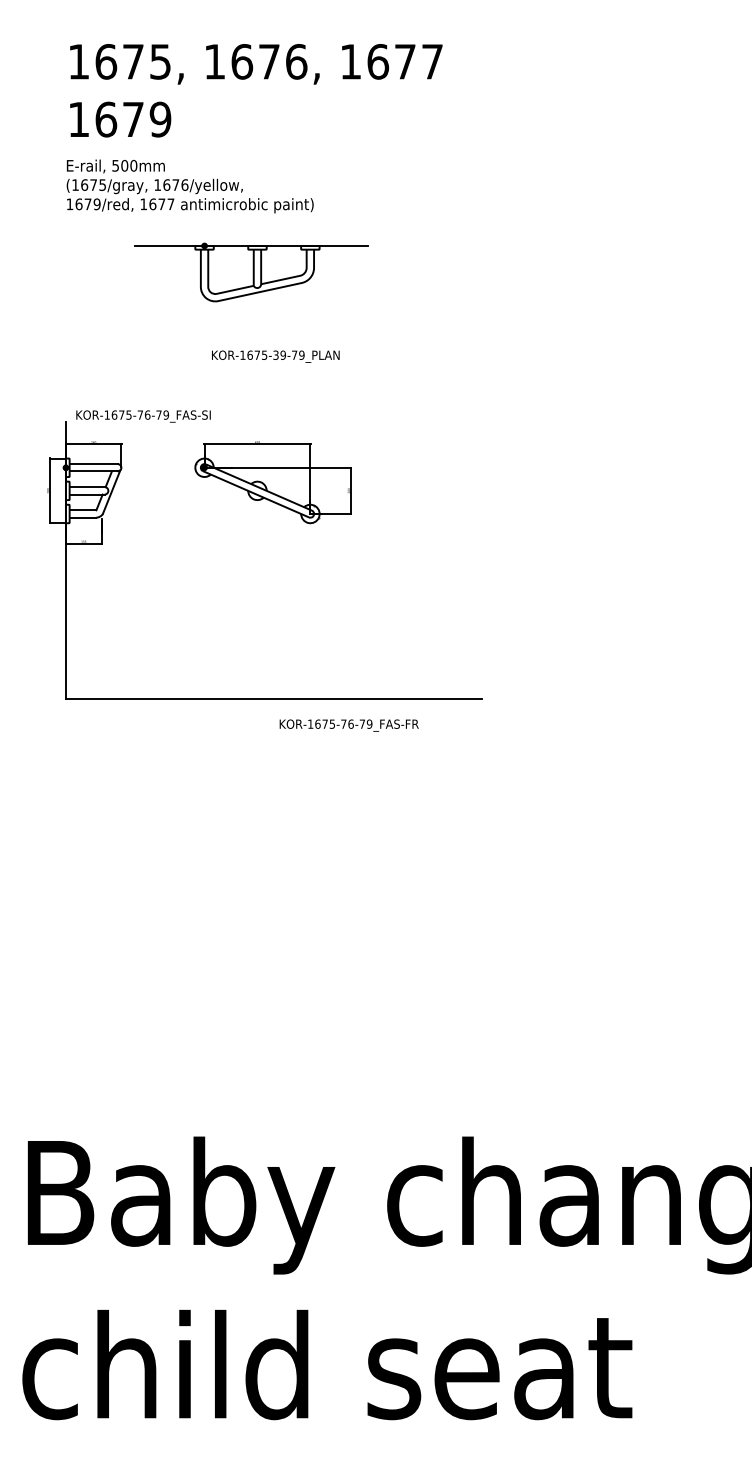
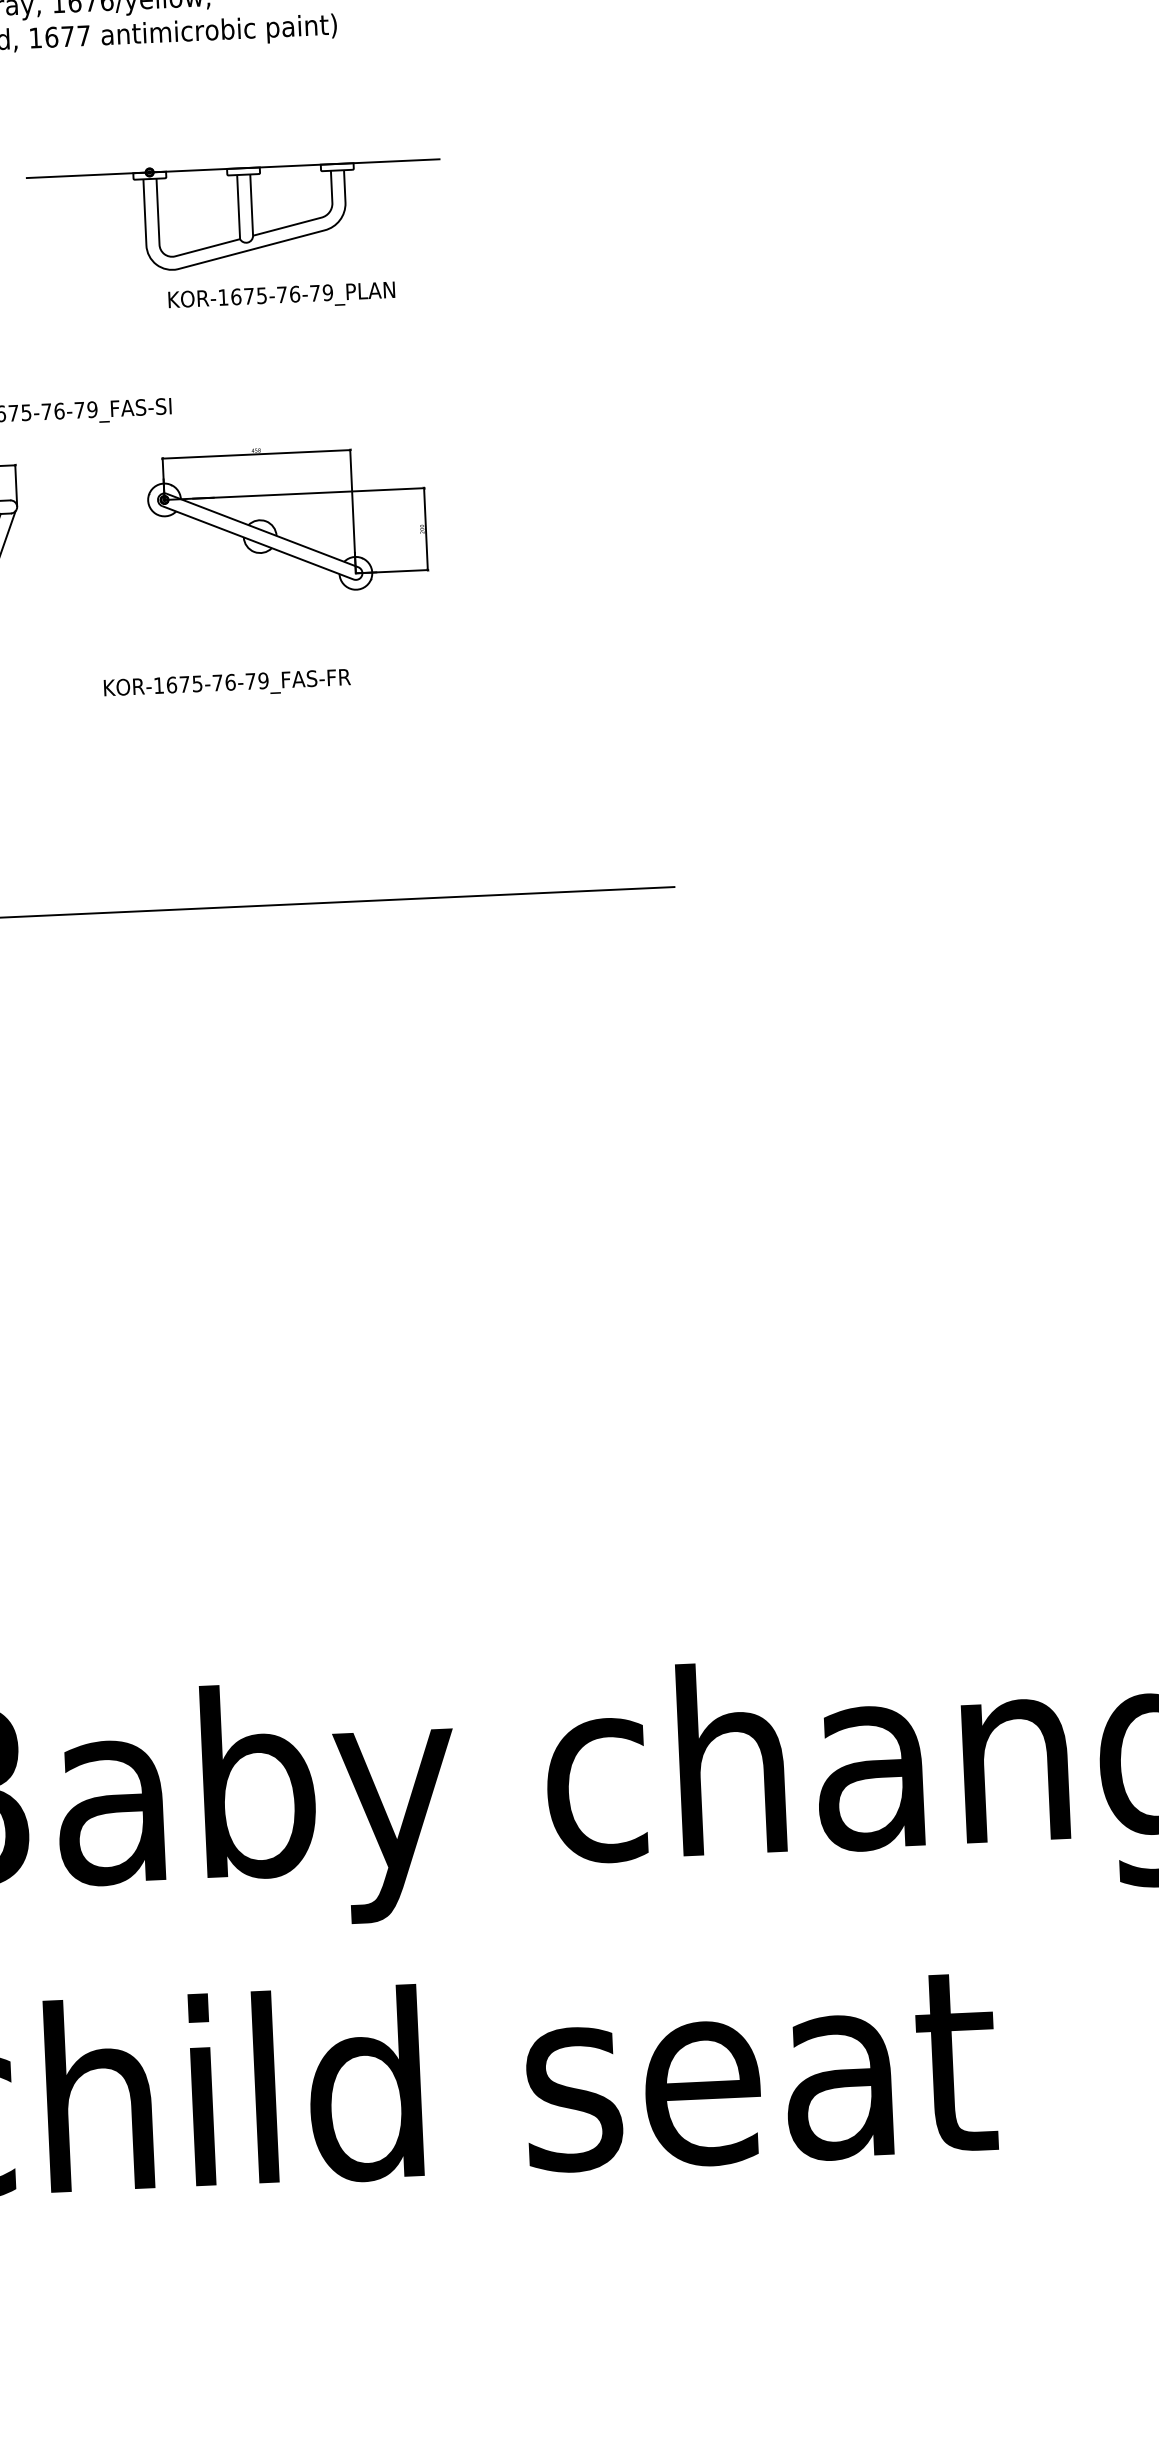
part: (251, 272) -> (235, 215), moved
text: (279, 354) -> (288, 293), KOR-1675-39-79_PLAN -> KOR-1675-76-79_PLAN
text: (348, 725) -> (226, 684), moved

